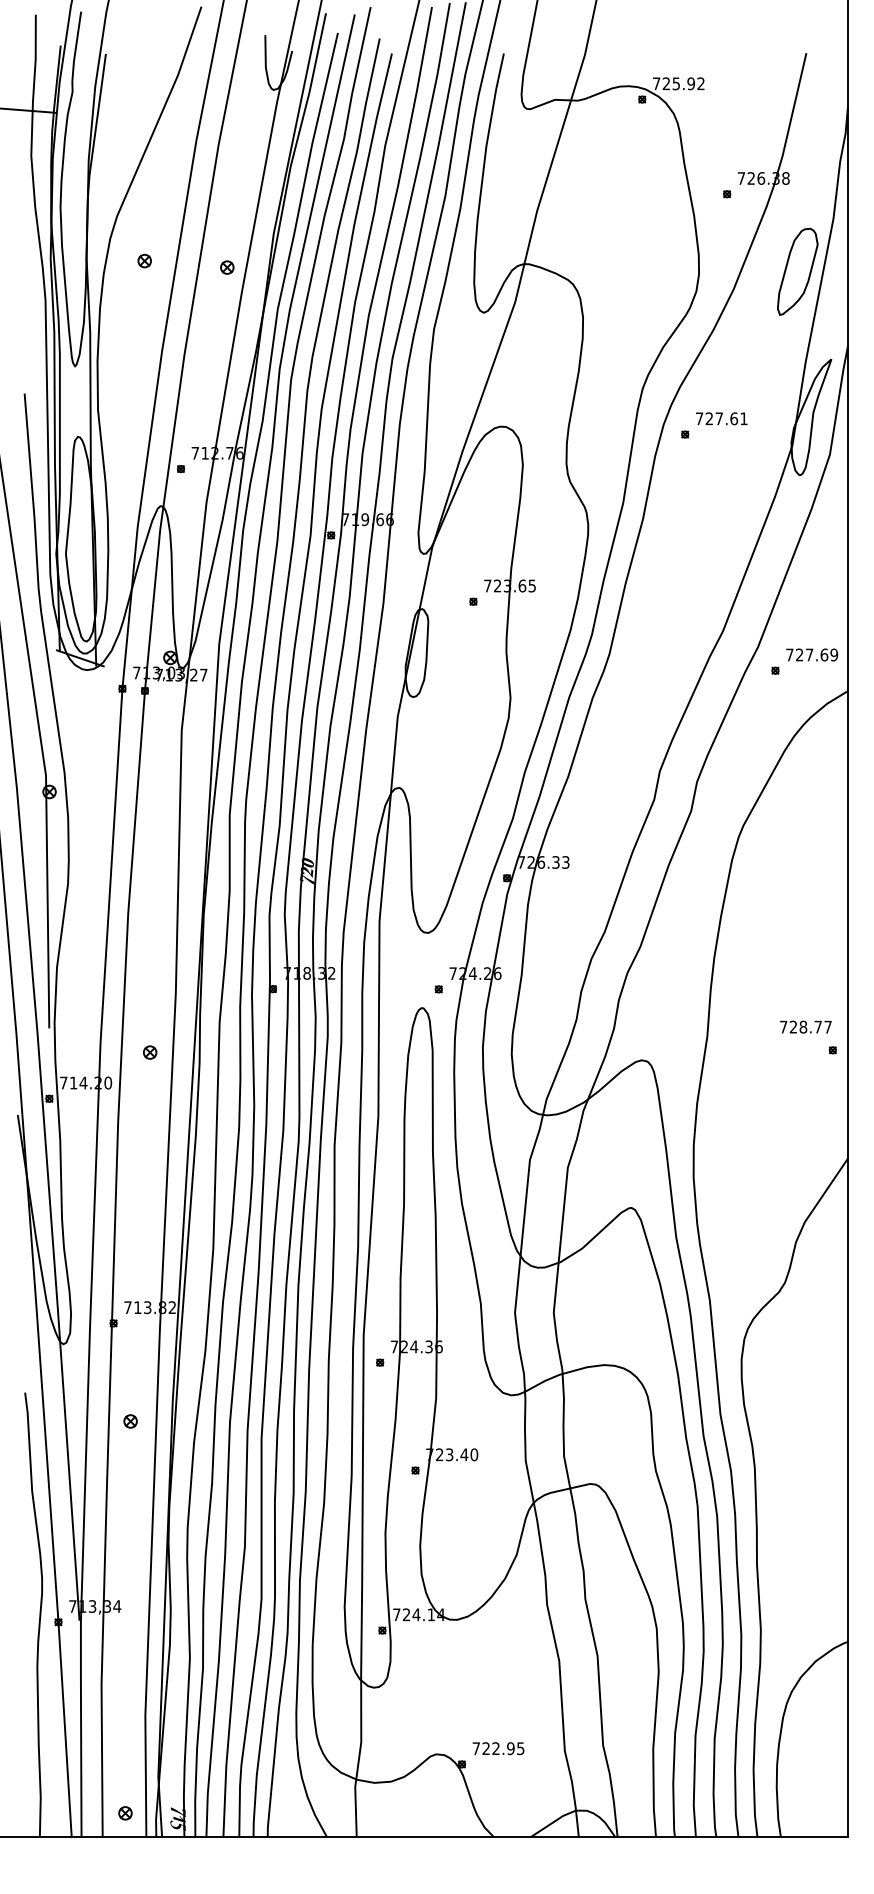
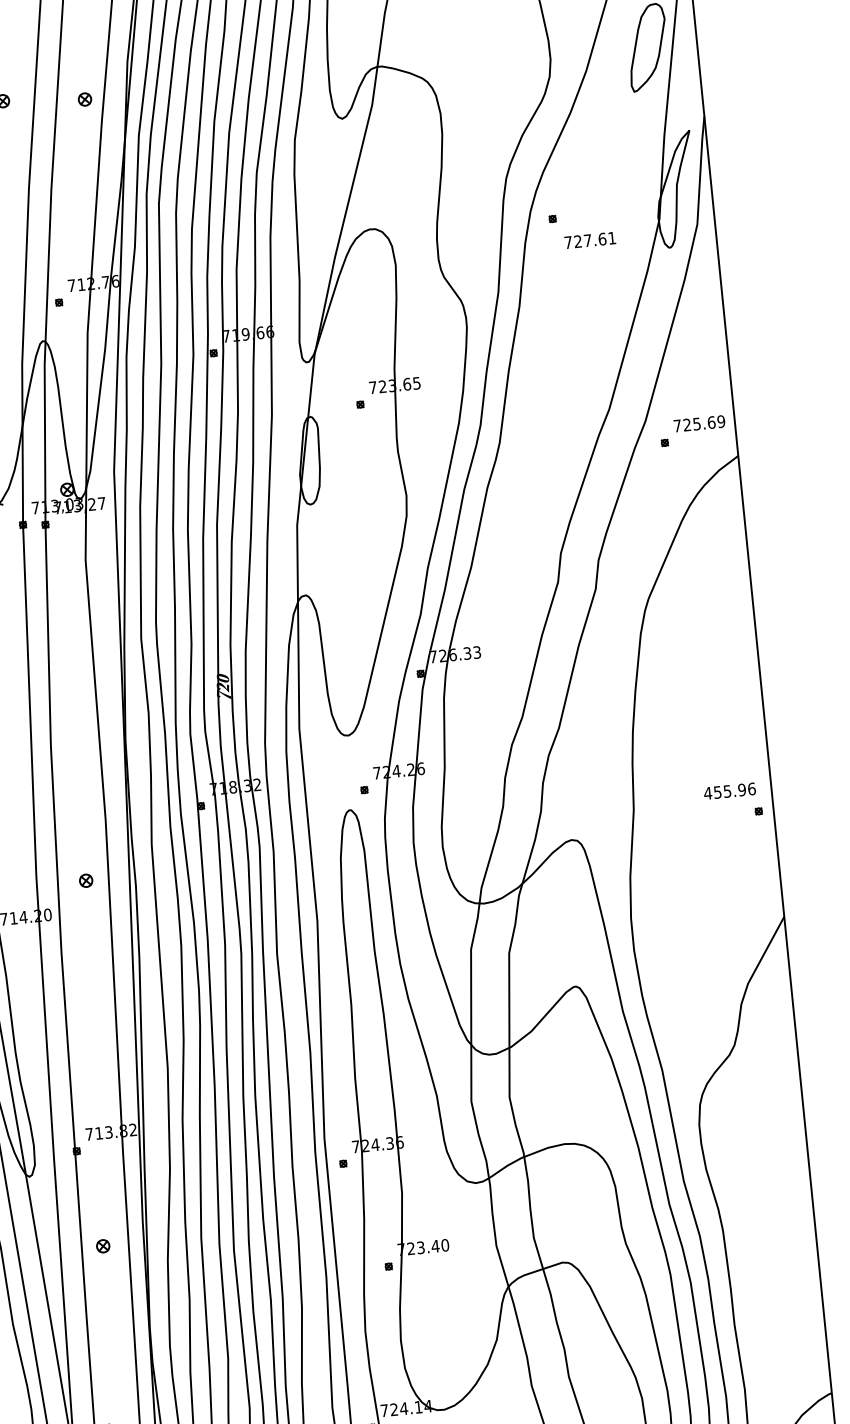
text: (721, 418) -> (589, 240), moved
text: (809, 654) -> (696, 423), 727.69 -> 725.69
text: (805, 1026) -> (729, 790), 728.77 -> 455.96

